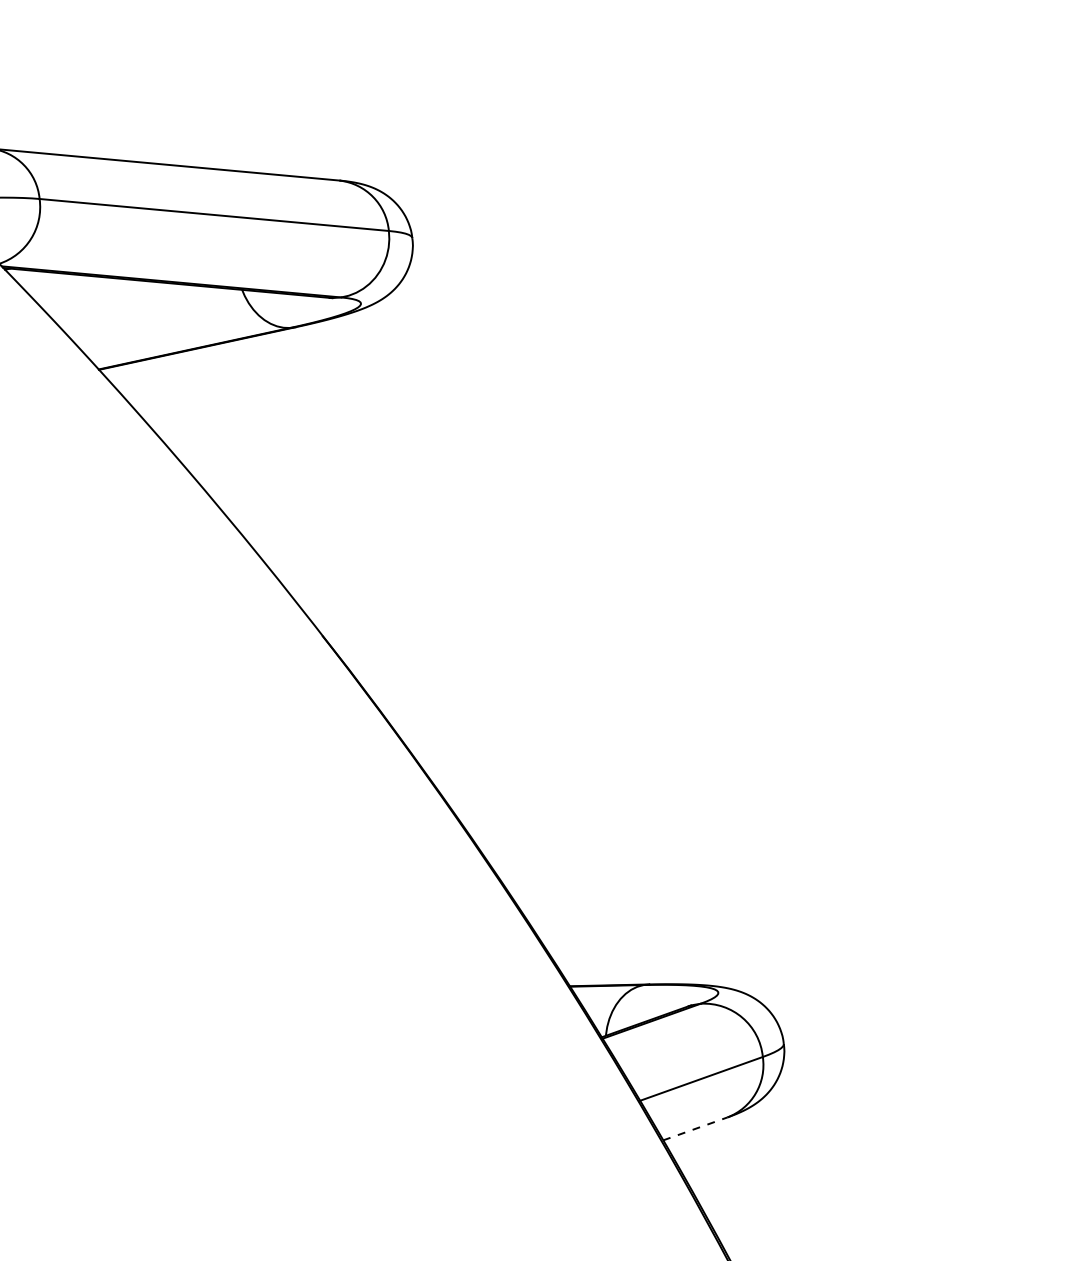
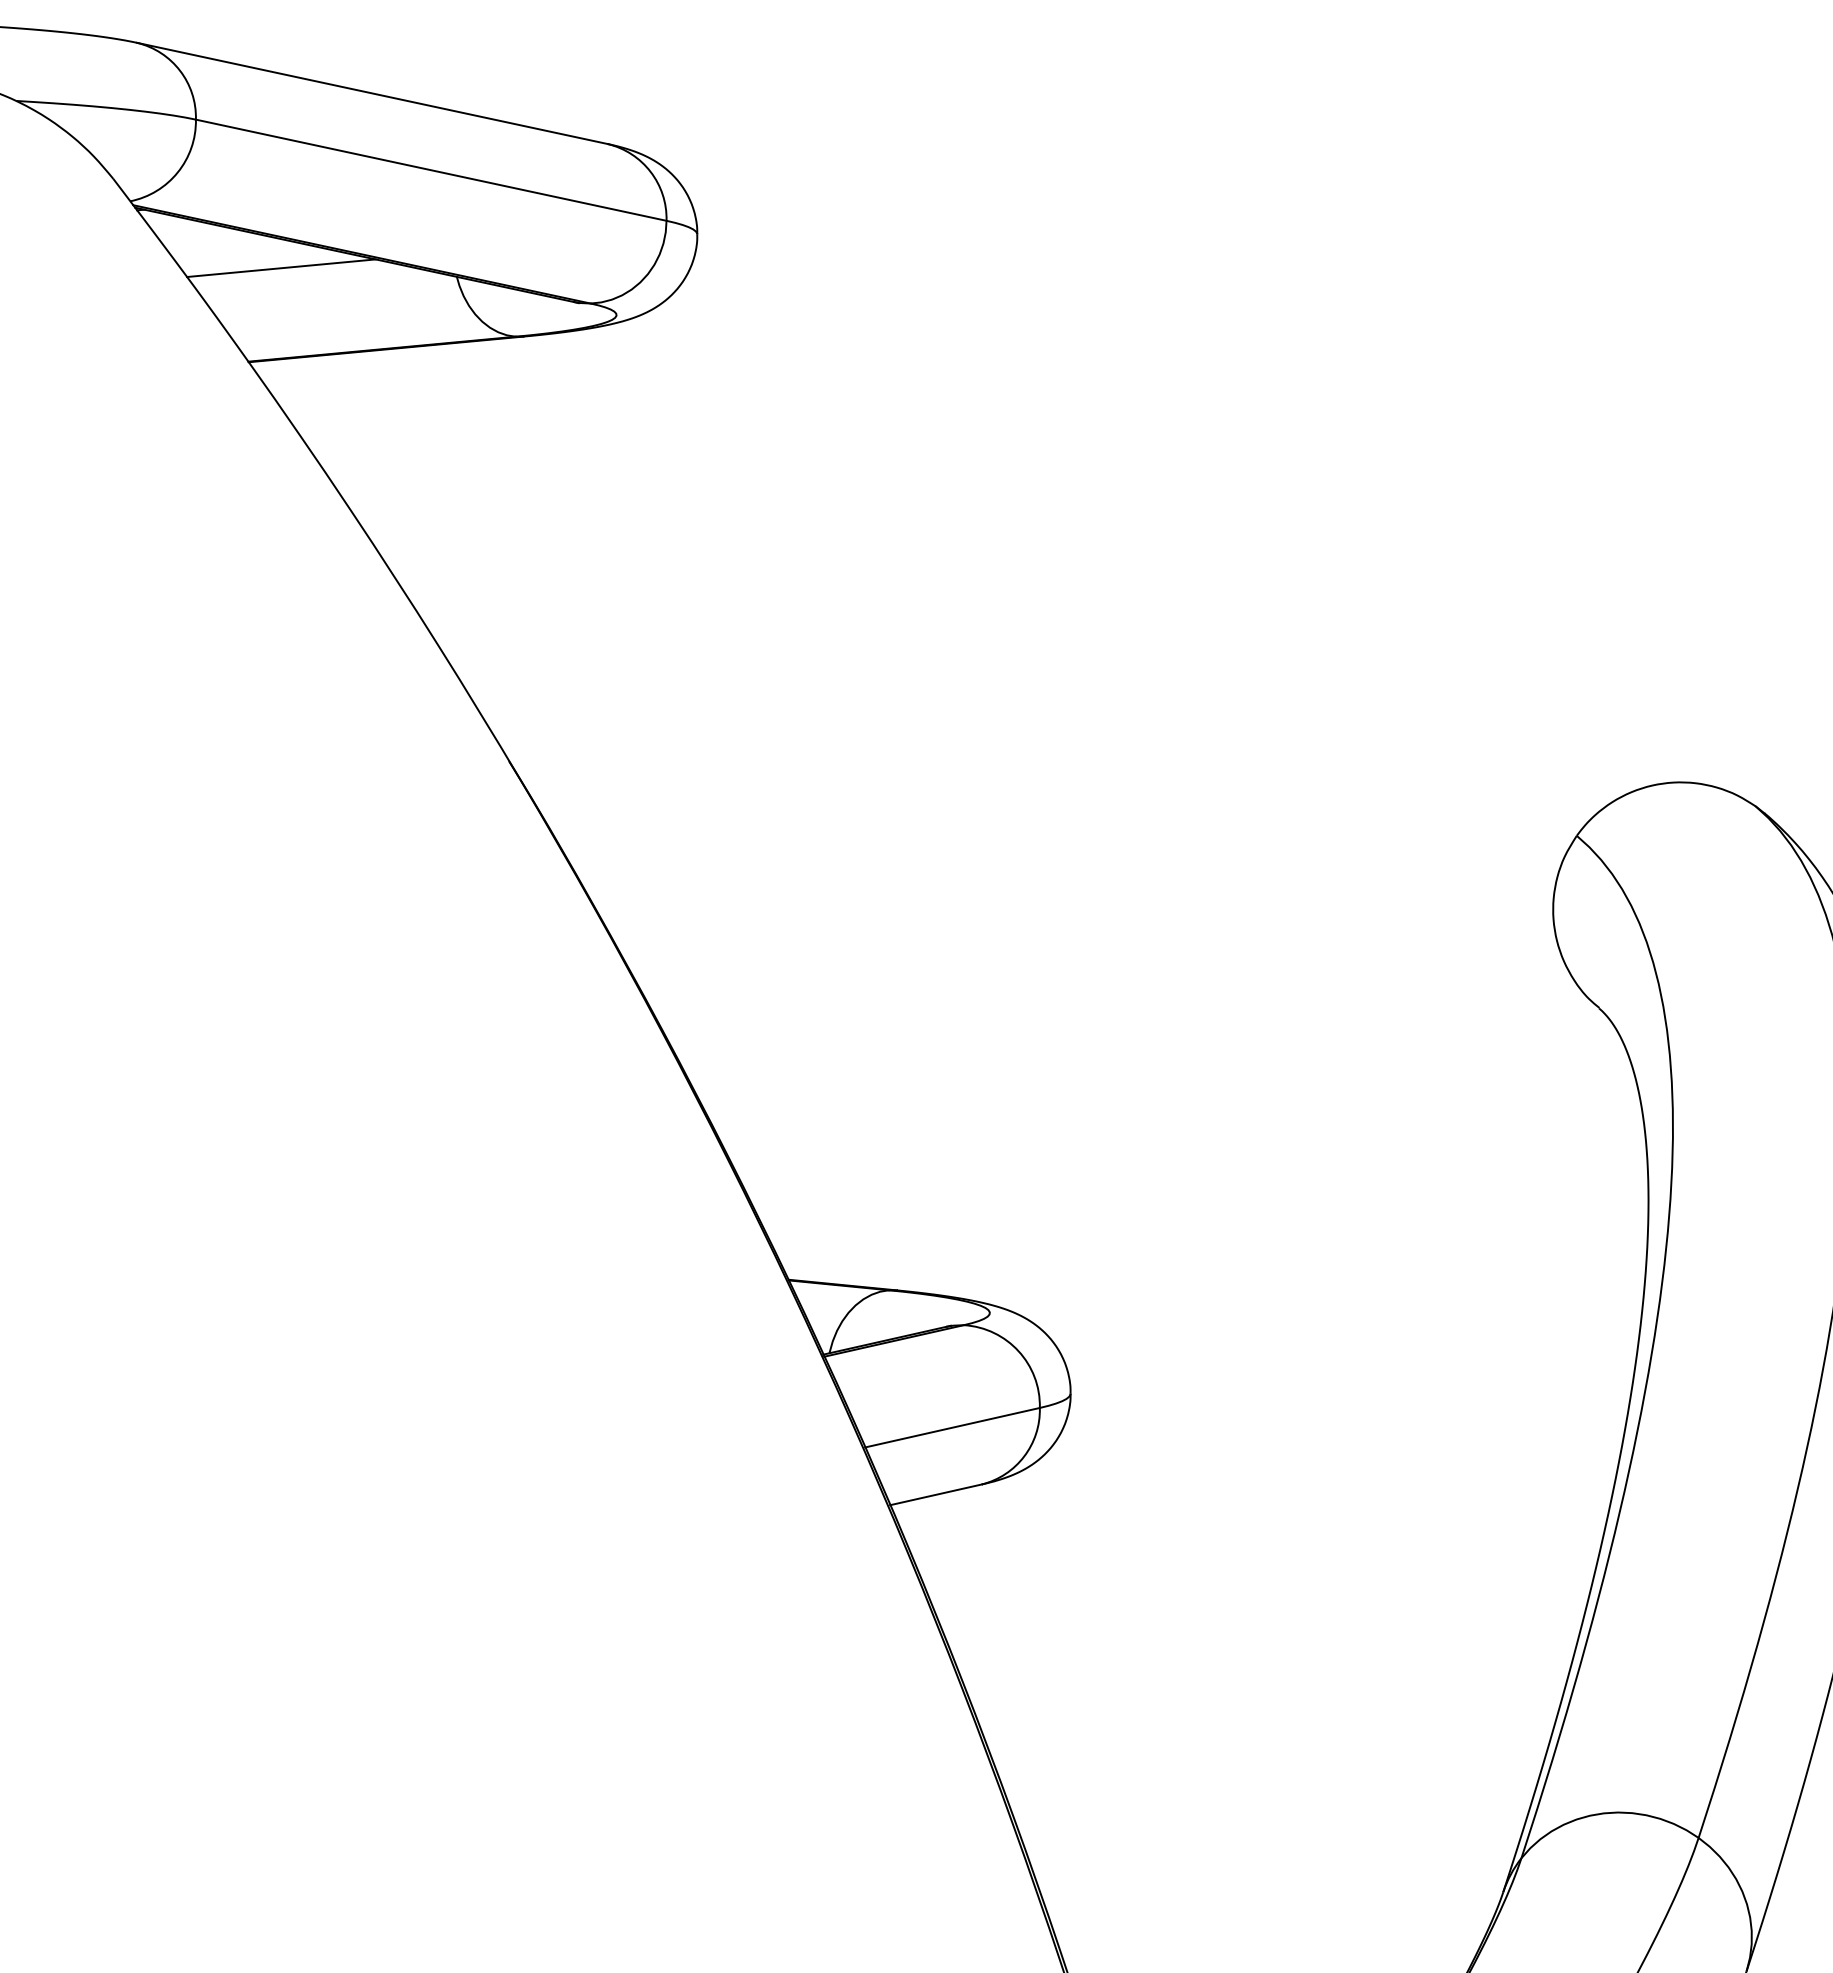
line: (114, 299) -> (281, 268), added
line: (694, 1128) -> (935, 1494), dashed -> solid

